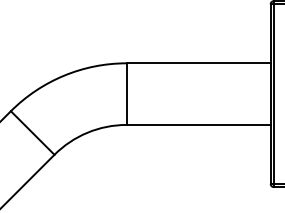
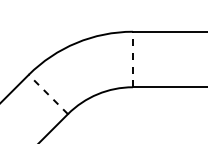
line: (126, 94) -> (132, 59), solid -> dashed
line: (32, 133) -> (48, 94), solid -> dashed

